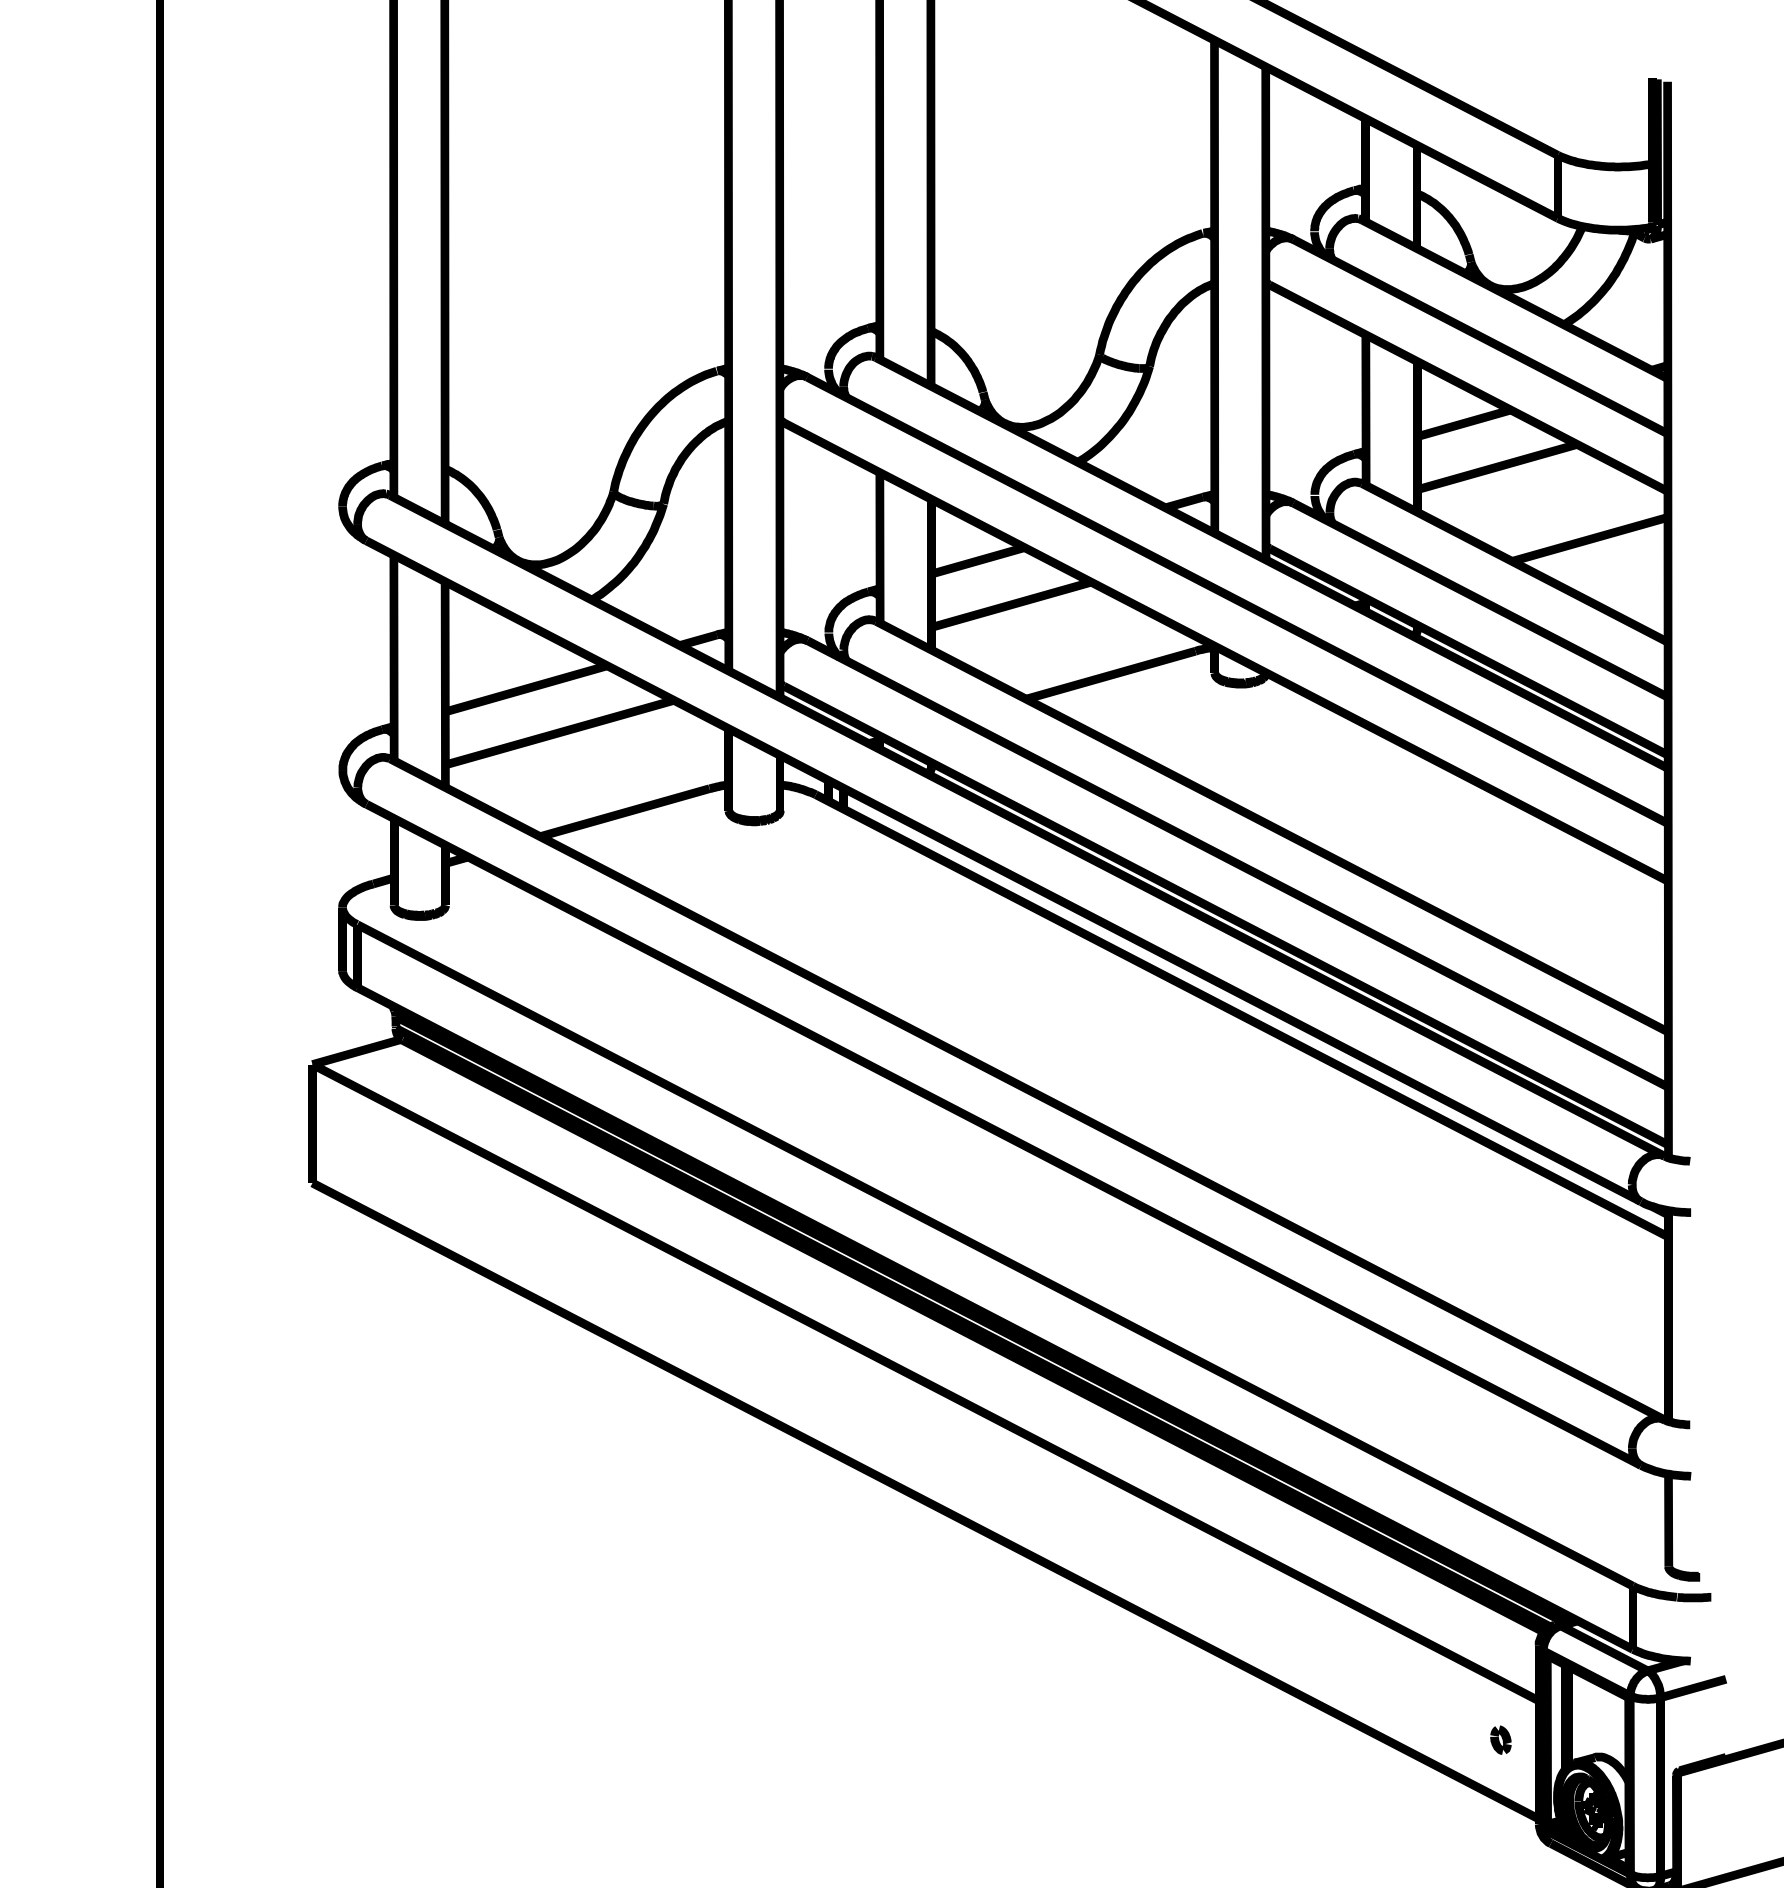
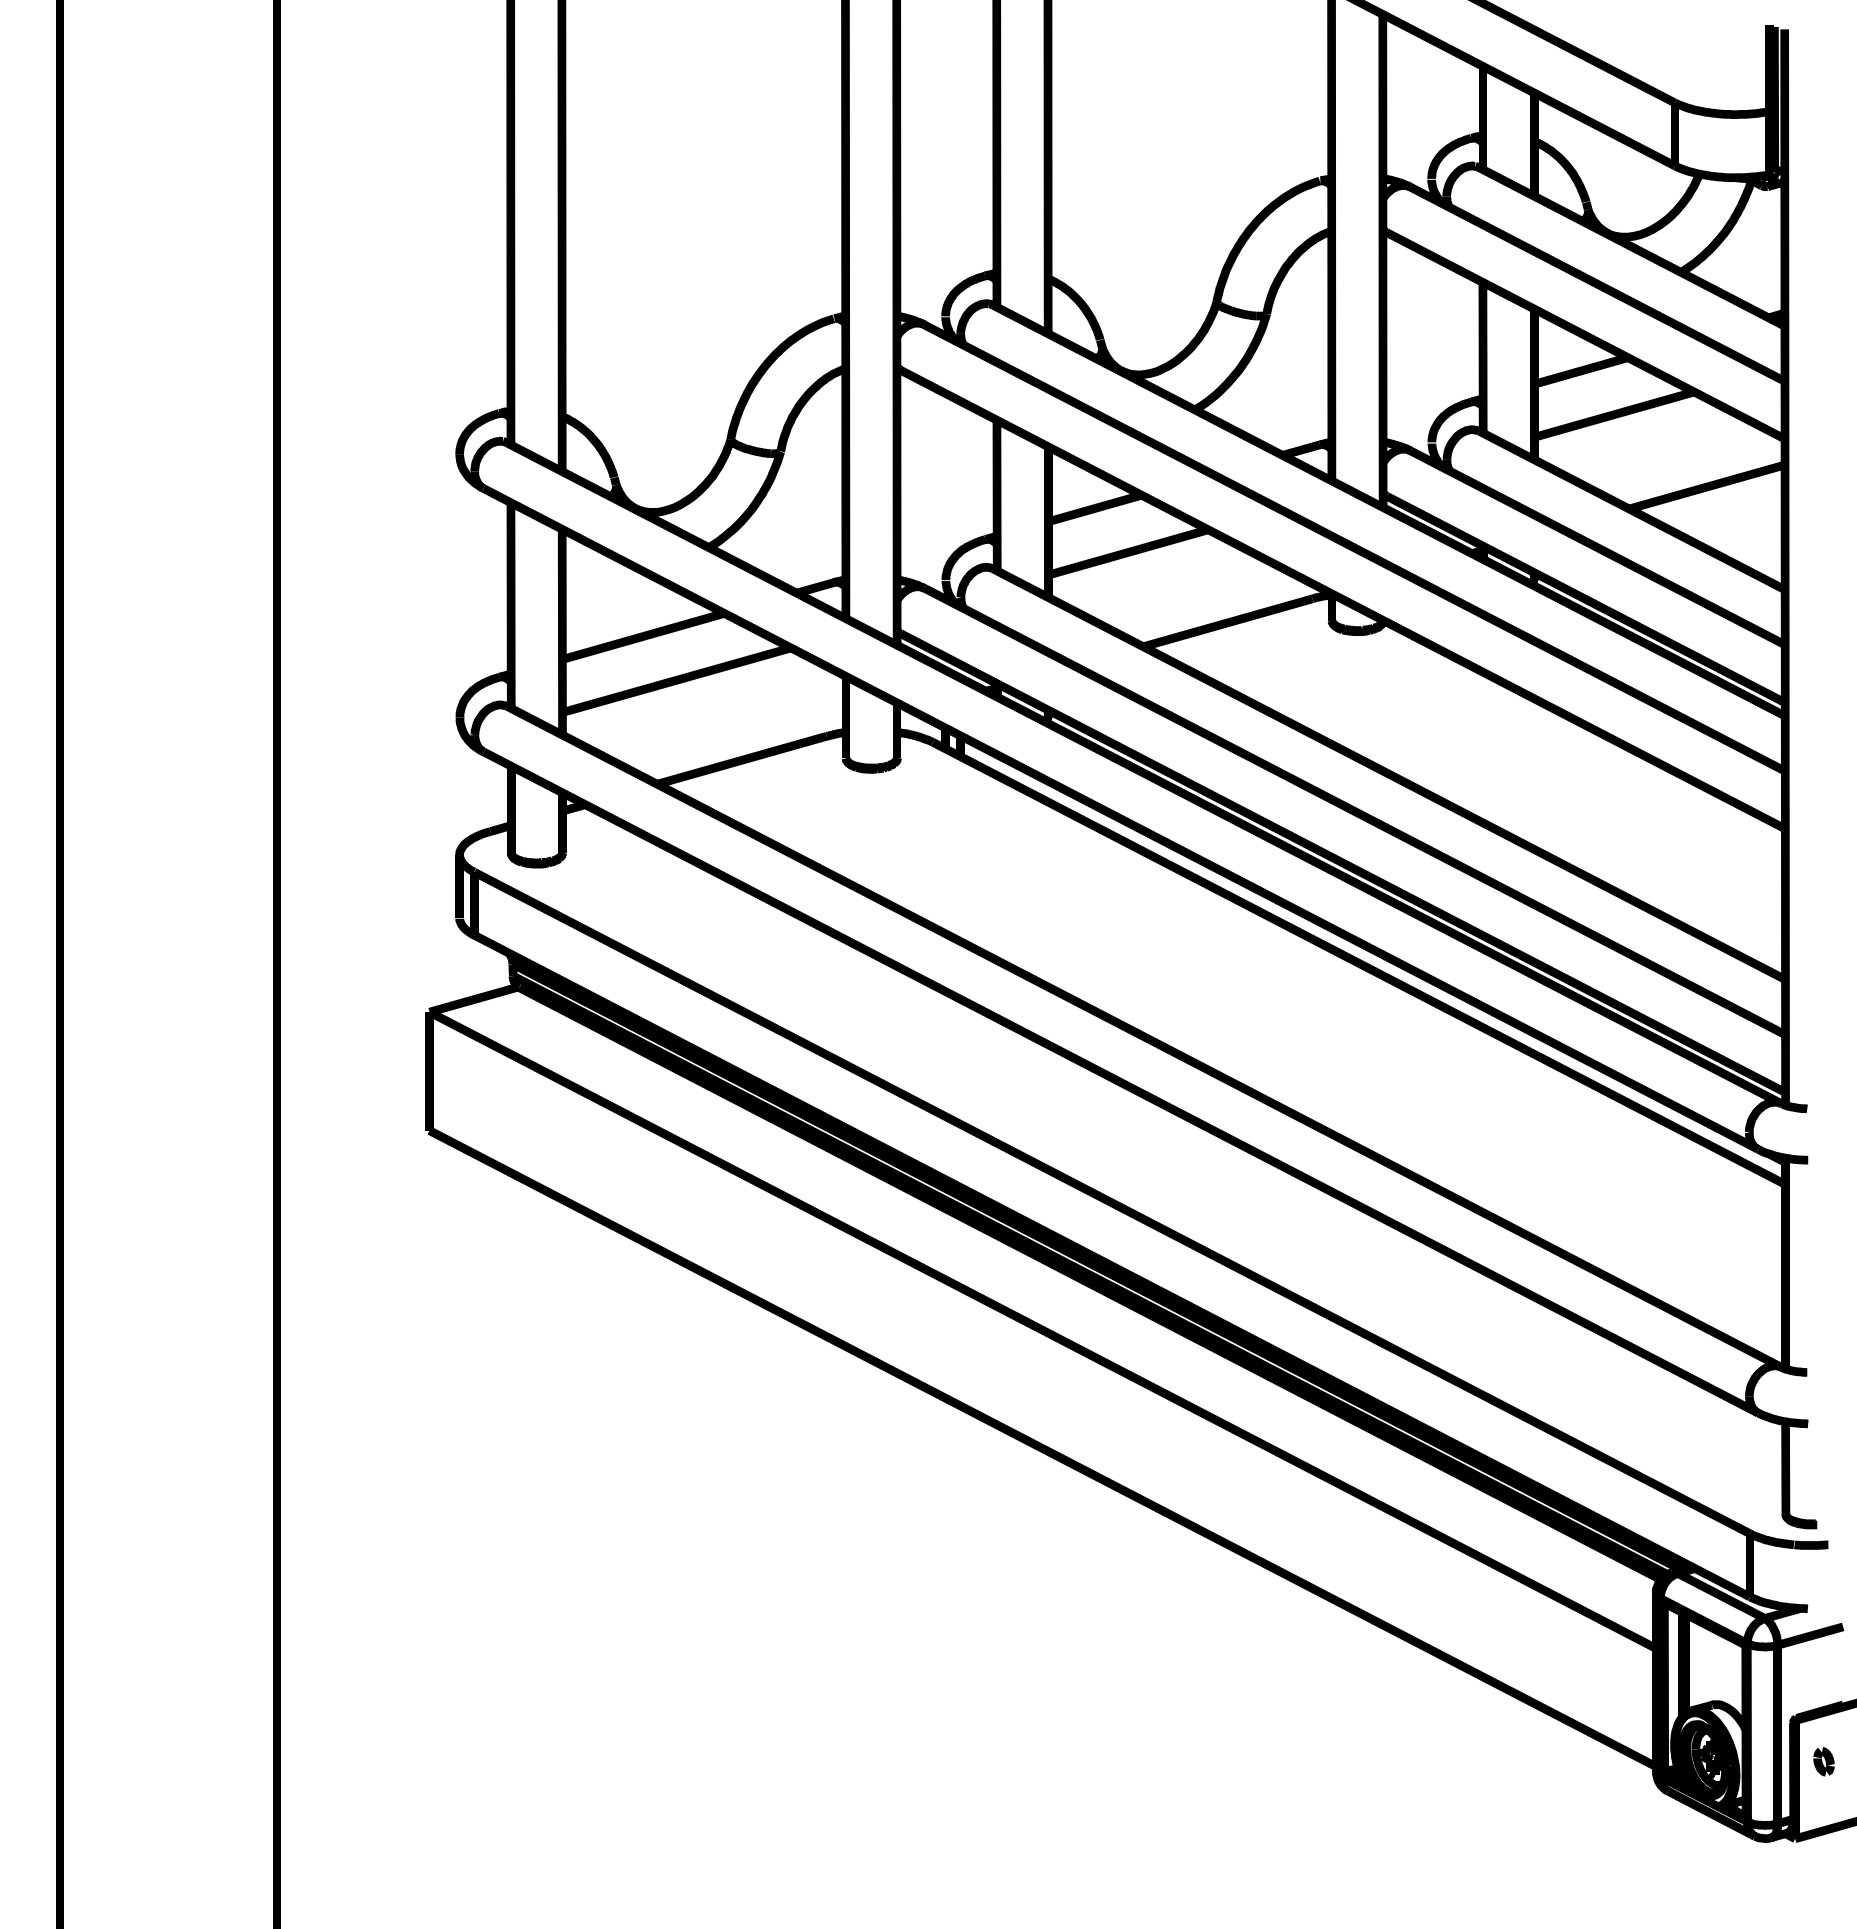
part: (1500, 1739) -> (1823, 1761), moved

